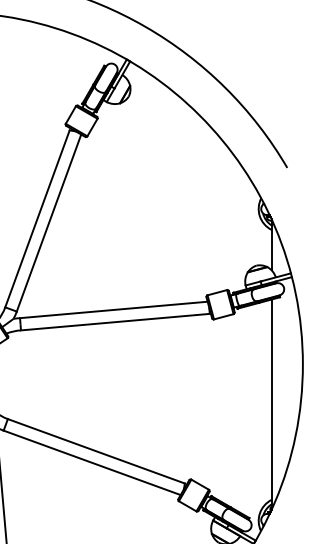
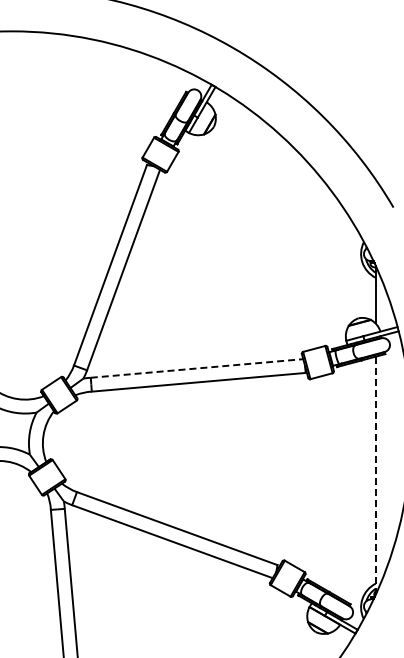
line: (114, 309) -> (197, 368), solid -> dashed
line: (271, 404) -> (375, 475), solid -> dashed

